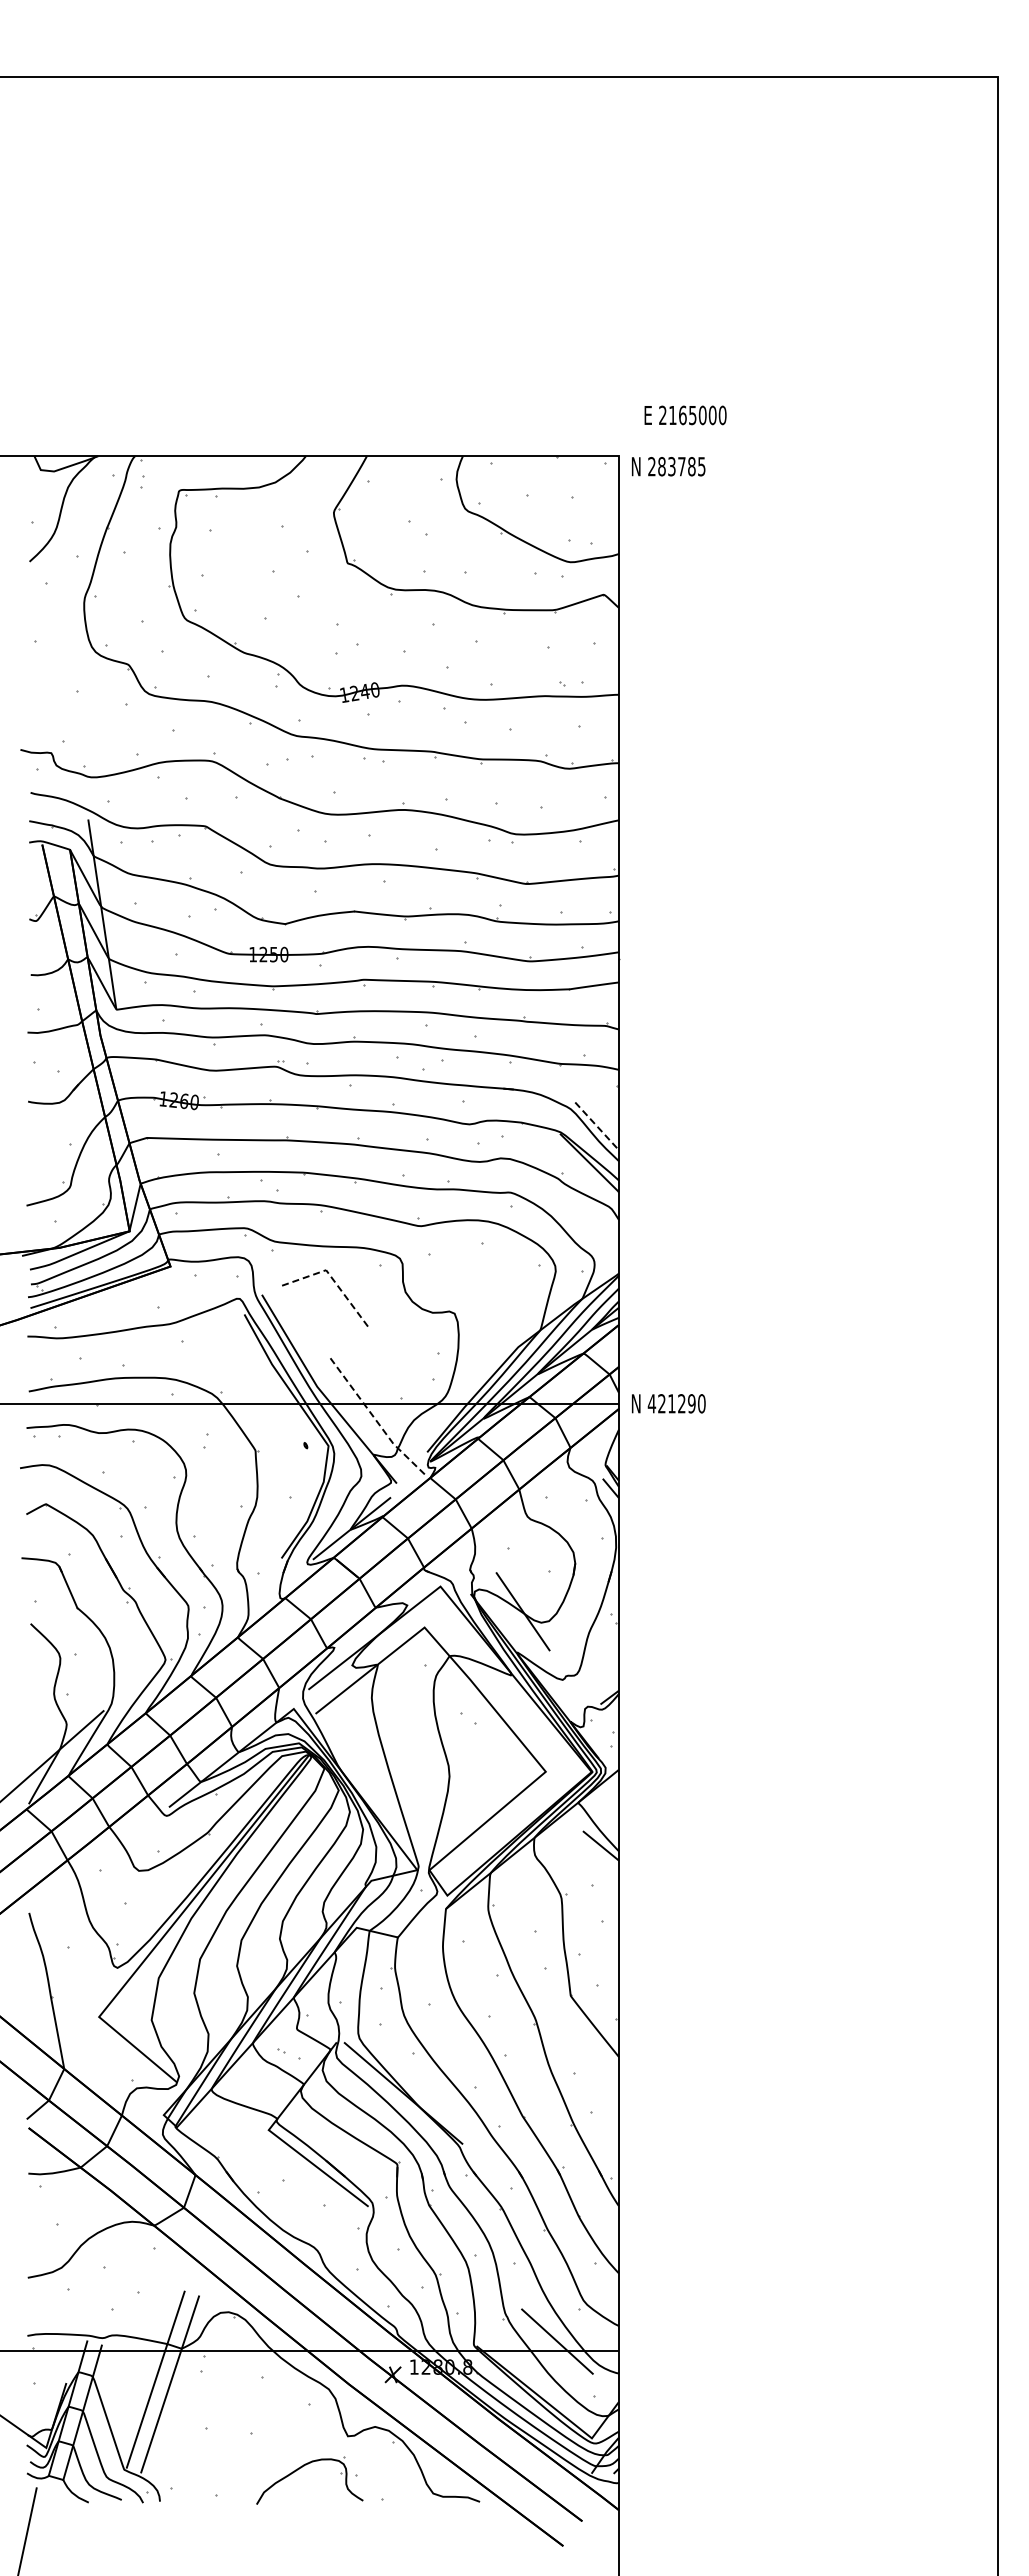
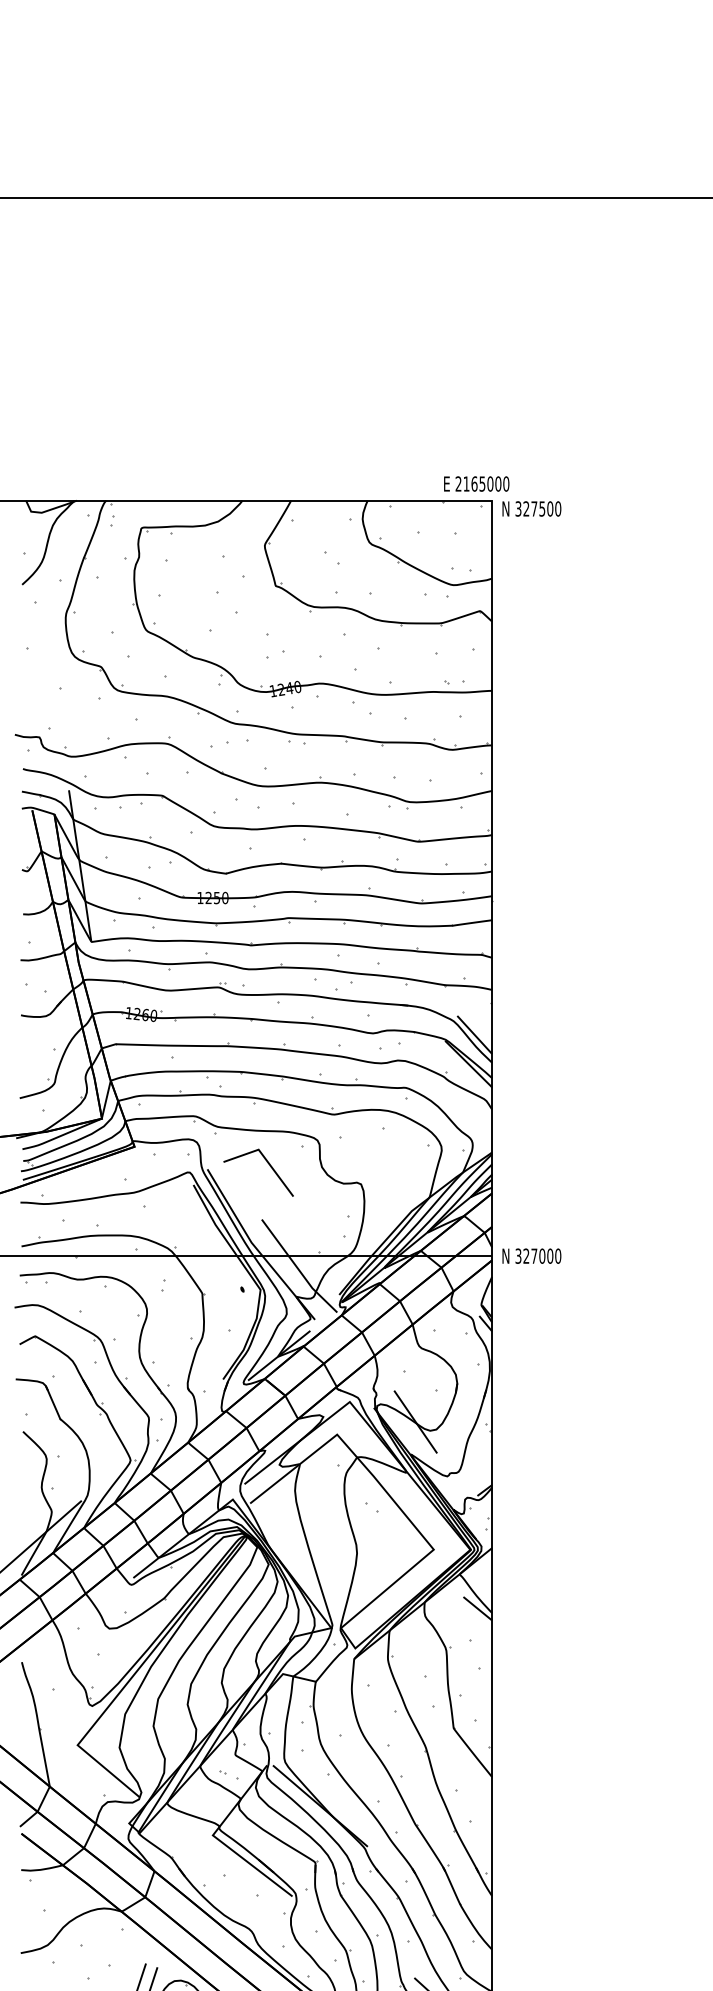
text: (685, 415) -> (476, 484), moved
text: (676, 466) -> (538, 508), 283785 -> 327500
line: (597, 1126) -> (475, 1035), dashed -> solid
line: (333, 1280) -> (264, 1157), dashed -> solid
text: (671, 1403) -> (534, 1255), 421290 -> 327000
line: (374, 1418) -> (297, 1267), dashed -> solid

